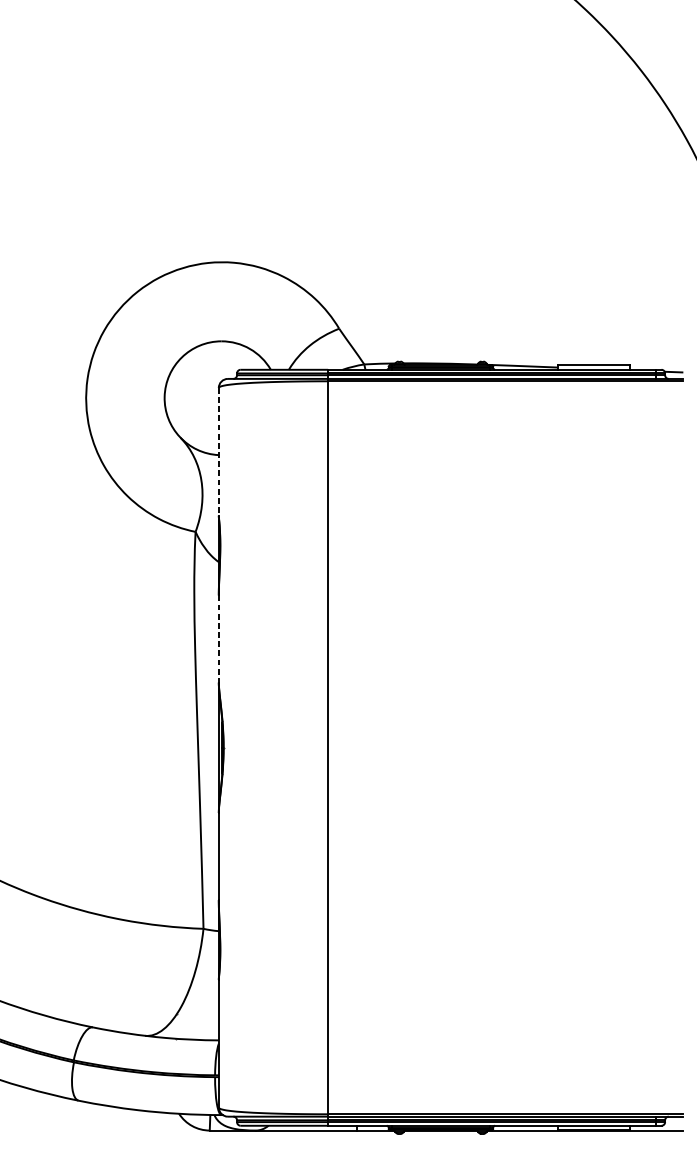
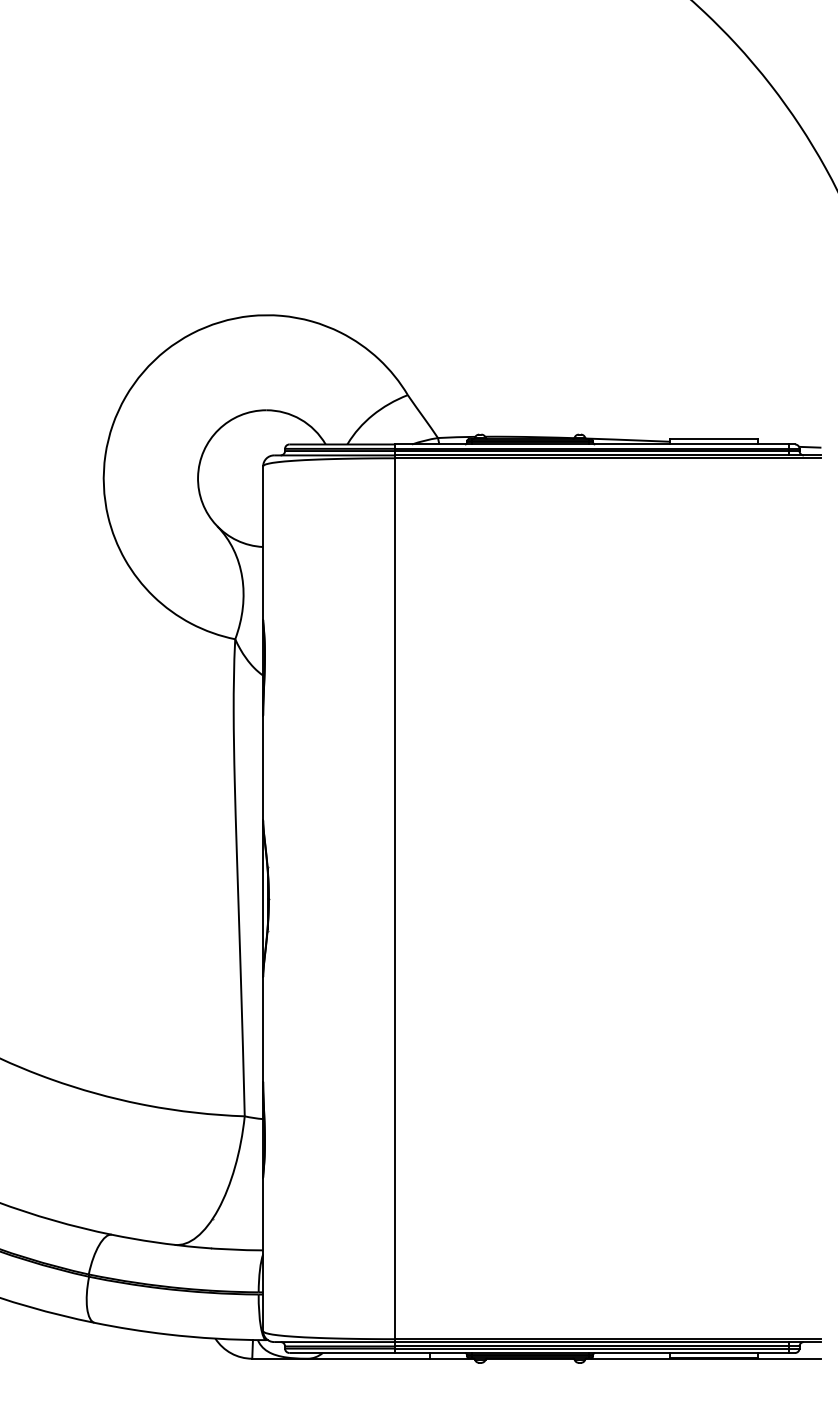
line: (219, 452) -> (263, 543), dashed -> solid
line: (219, 639) -> (263, 768), dashed -> solid

